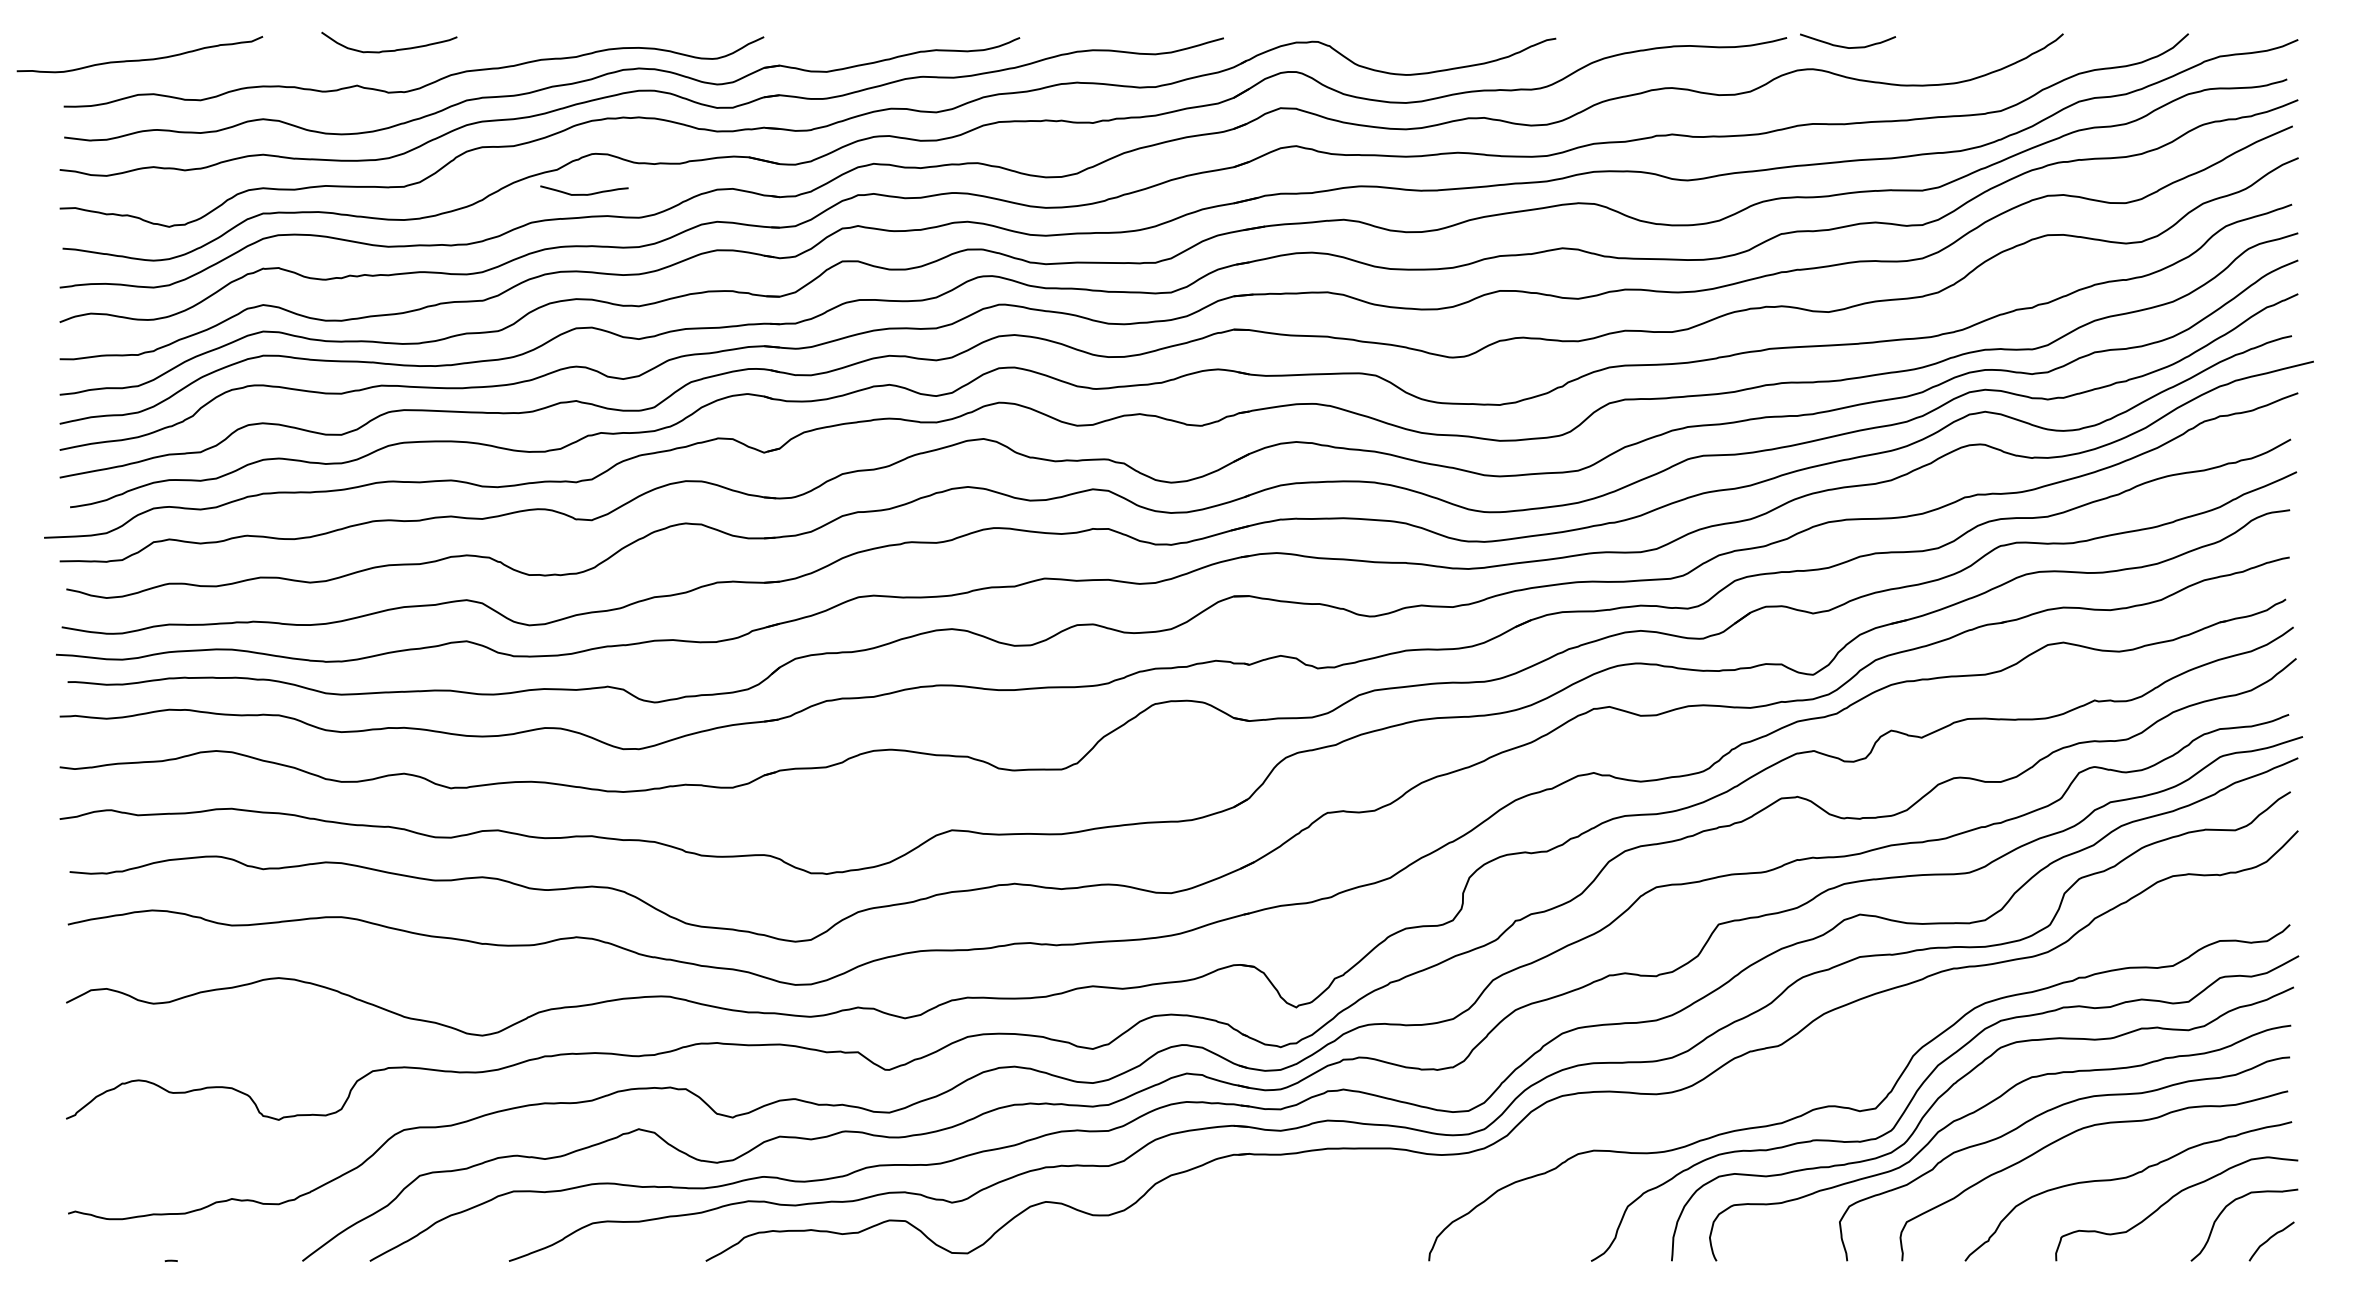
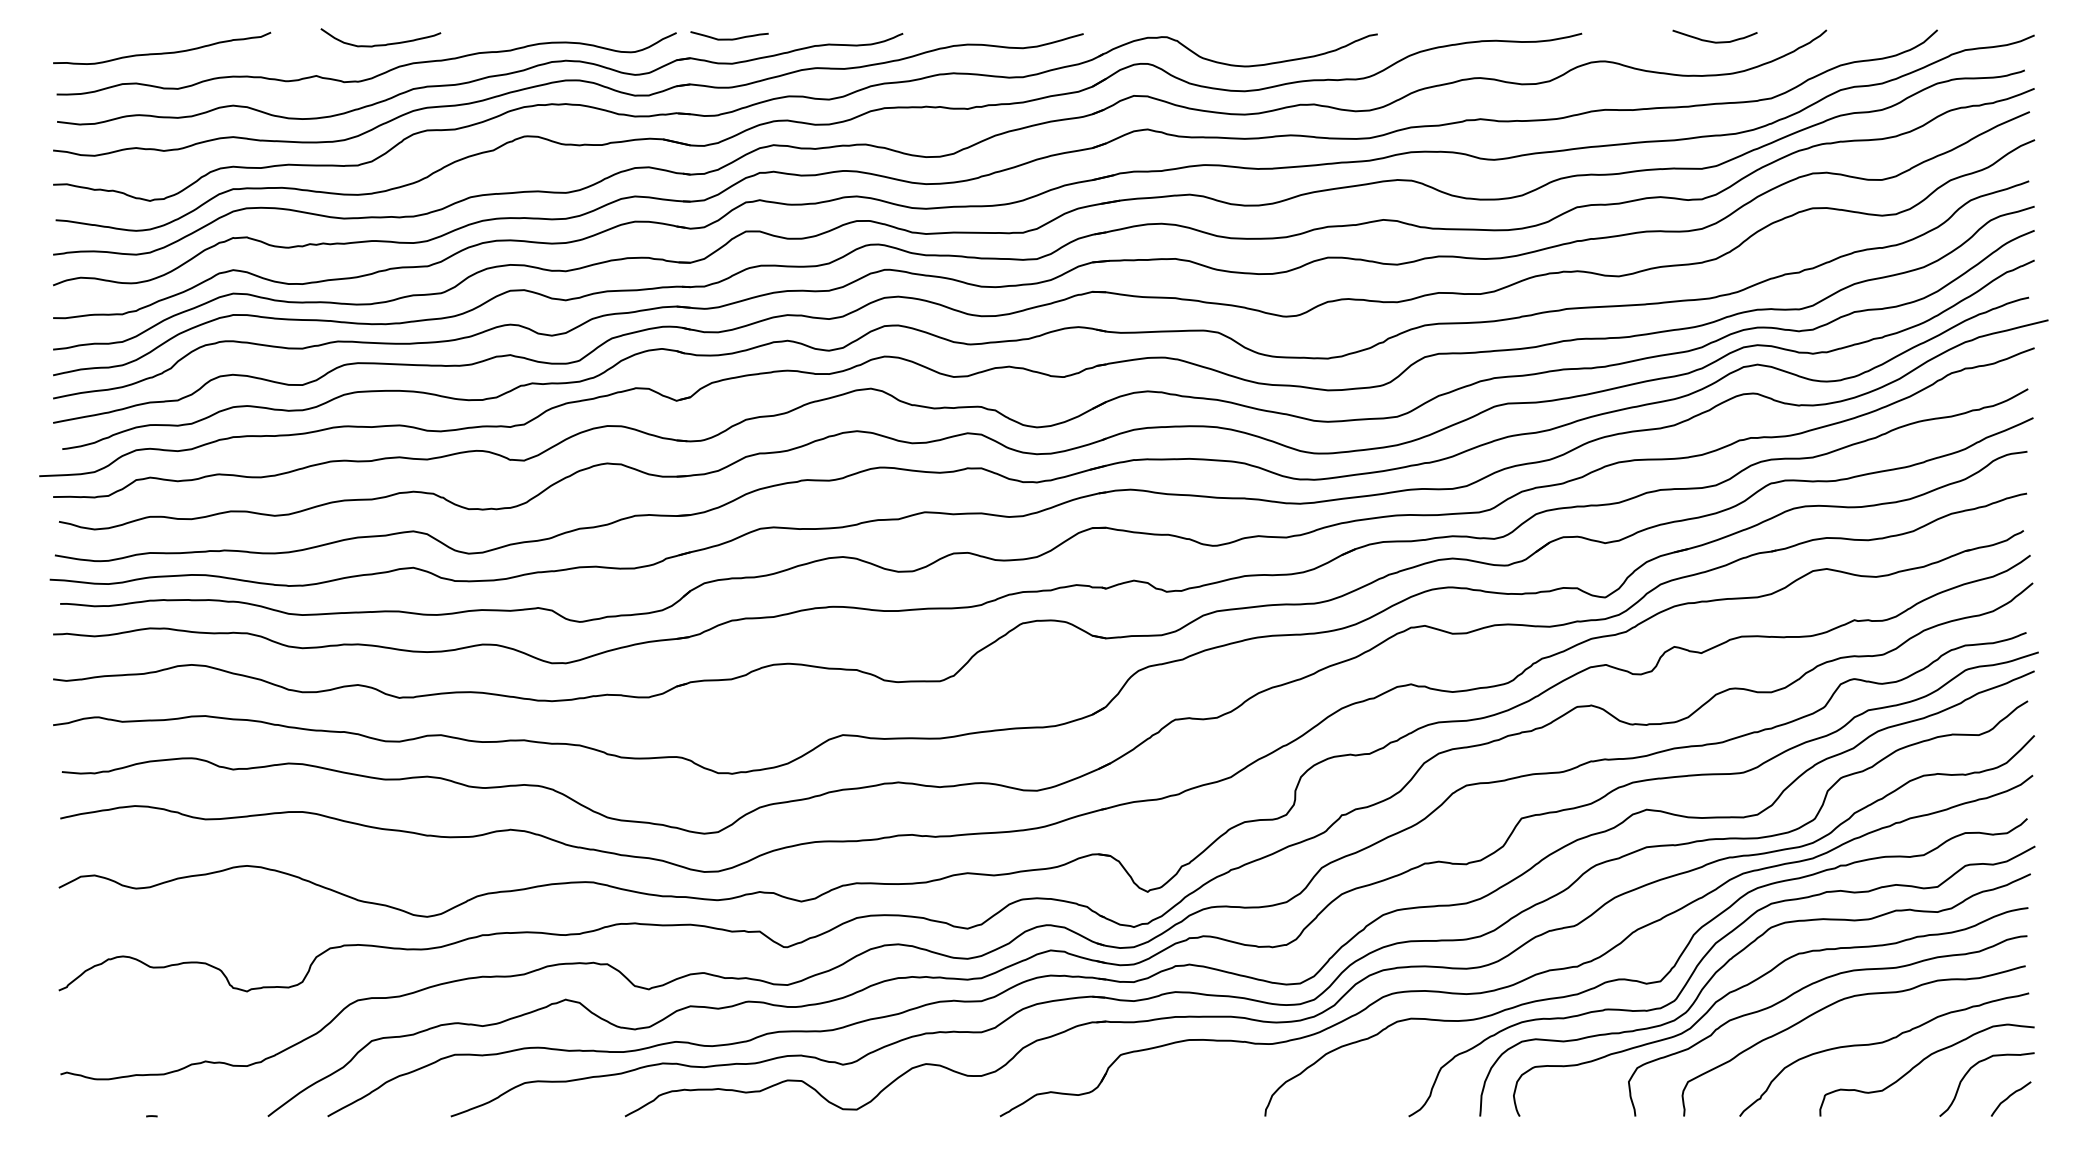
curve: (1847, 46) -> (1714, 41), moved
curve: (388, 50) -> (380, 44), moved
curve: (140, 59) -> (162, 52), moved
curve: (584, 193) -> (729, 38), moved
part: (1729, 1101) -> (1531, 975), added

